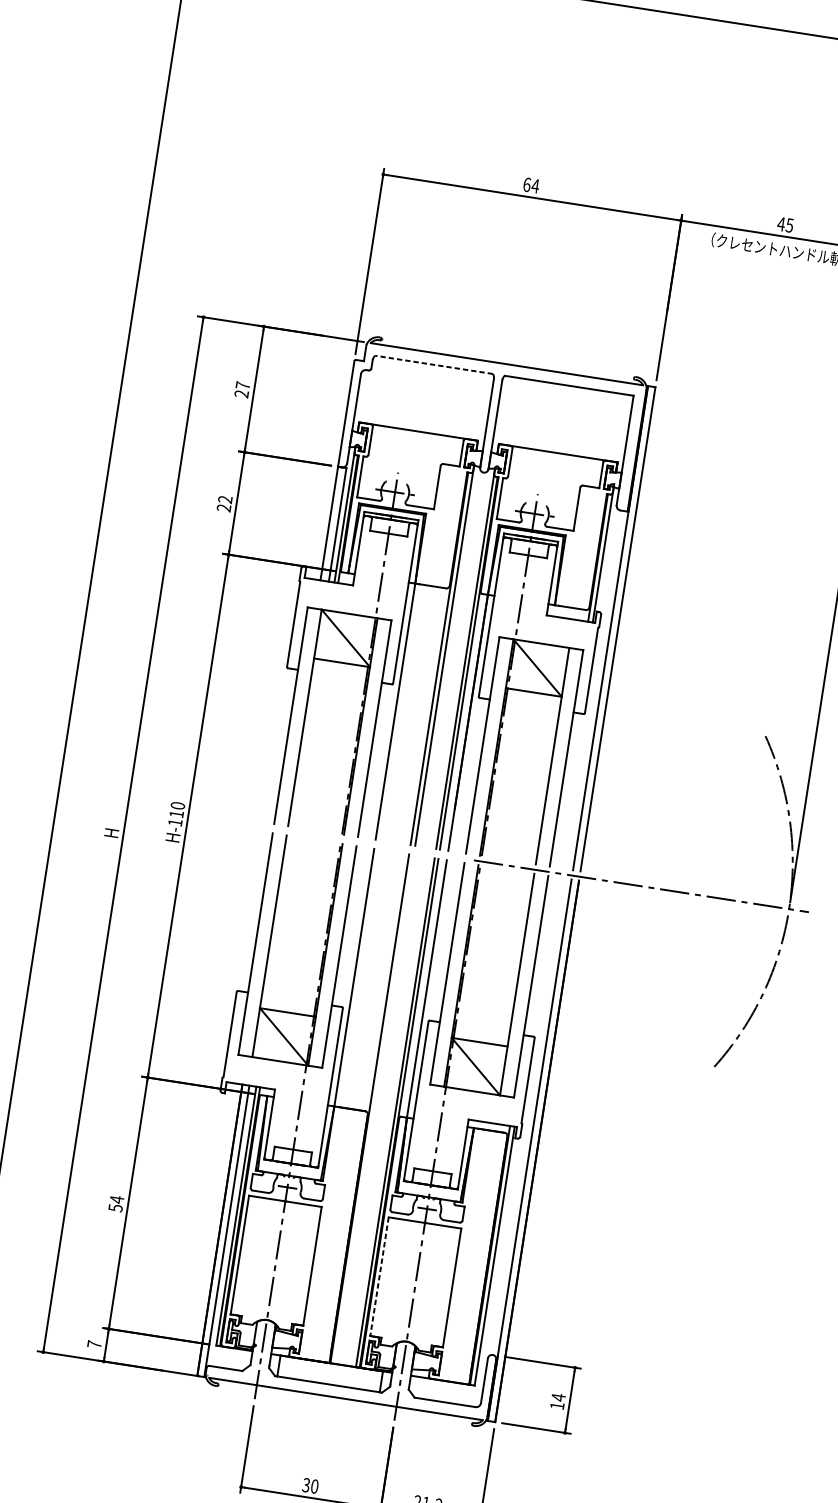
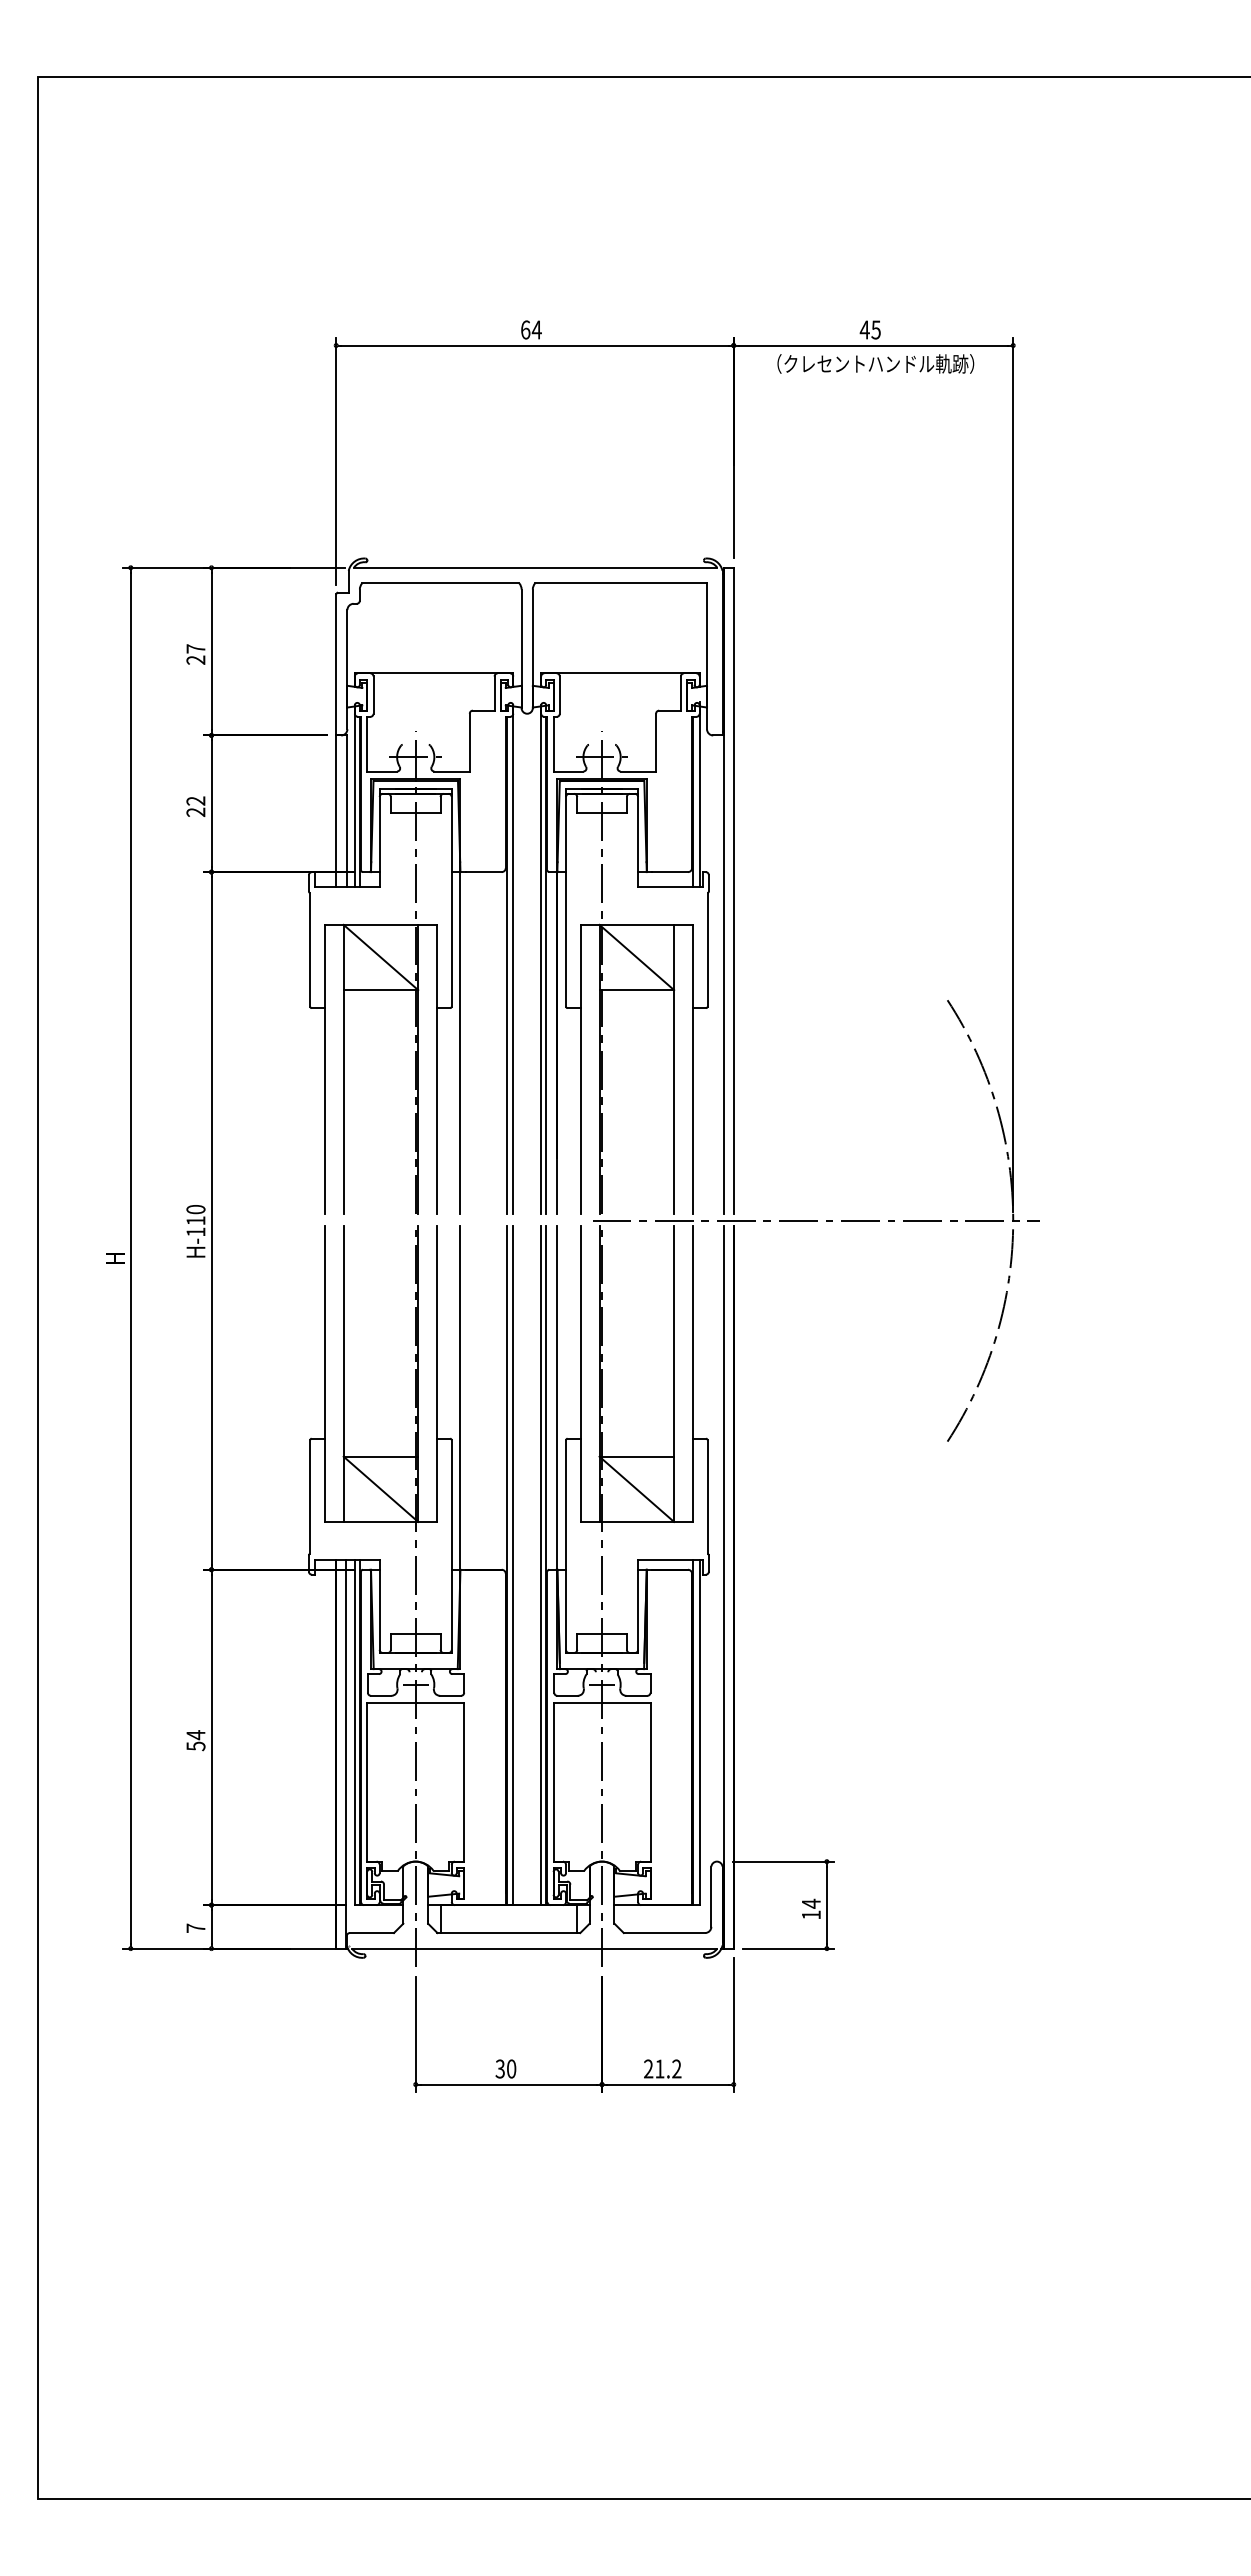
line: (433, 364) -> (440, 583), dashed -> solid
line: (374, 1109) -> (513, 1565), added
line: (379, 1276) -> (553, 1782), dashed -> solid

